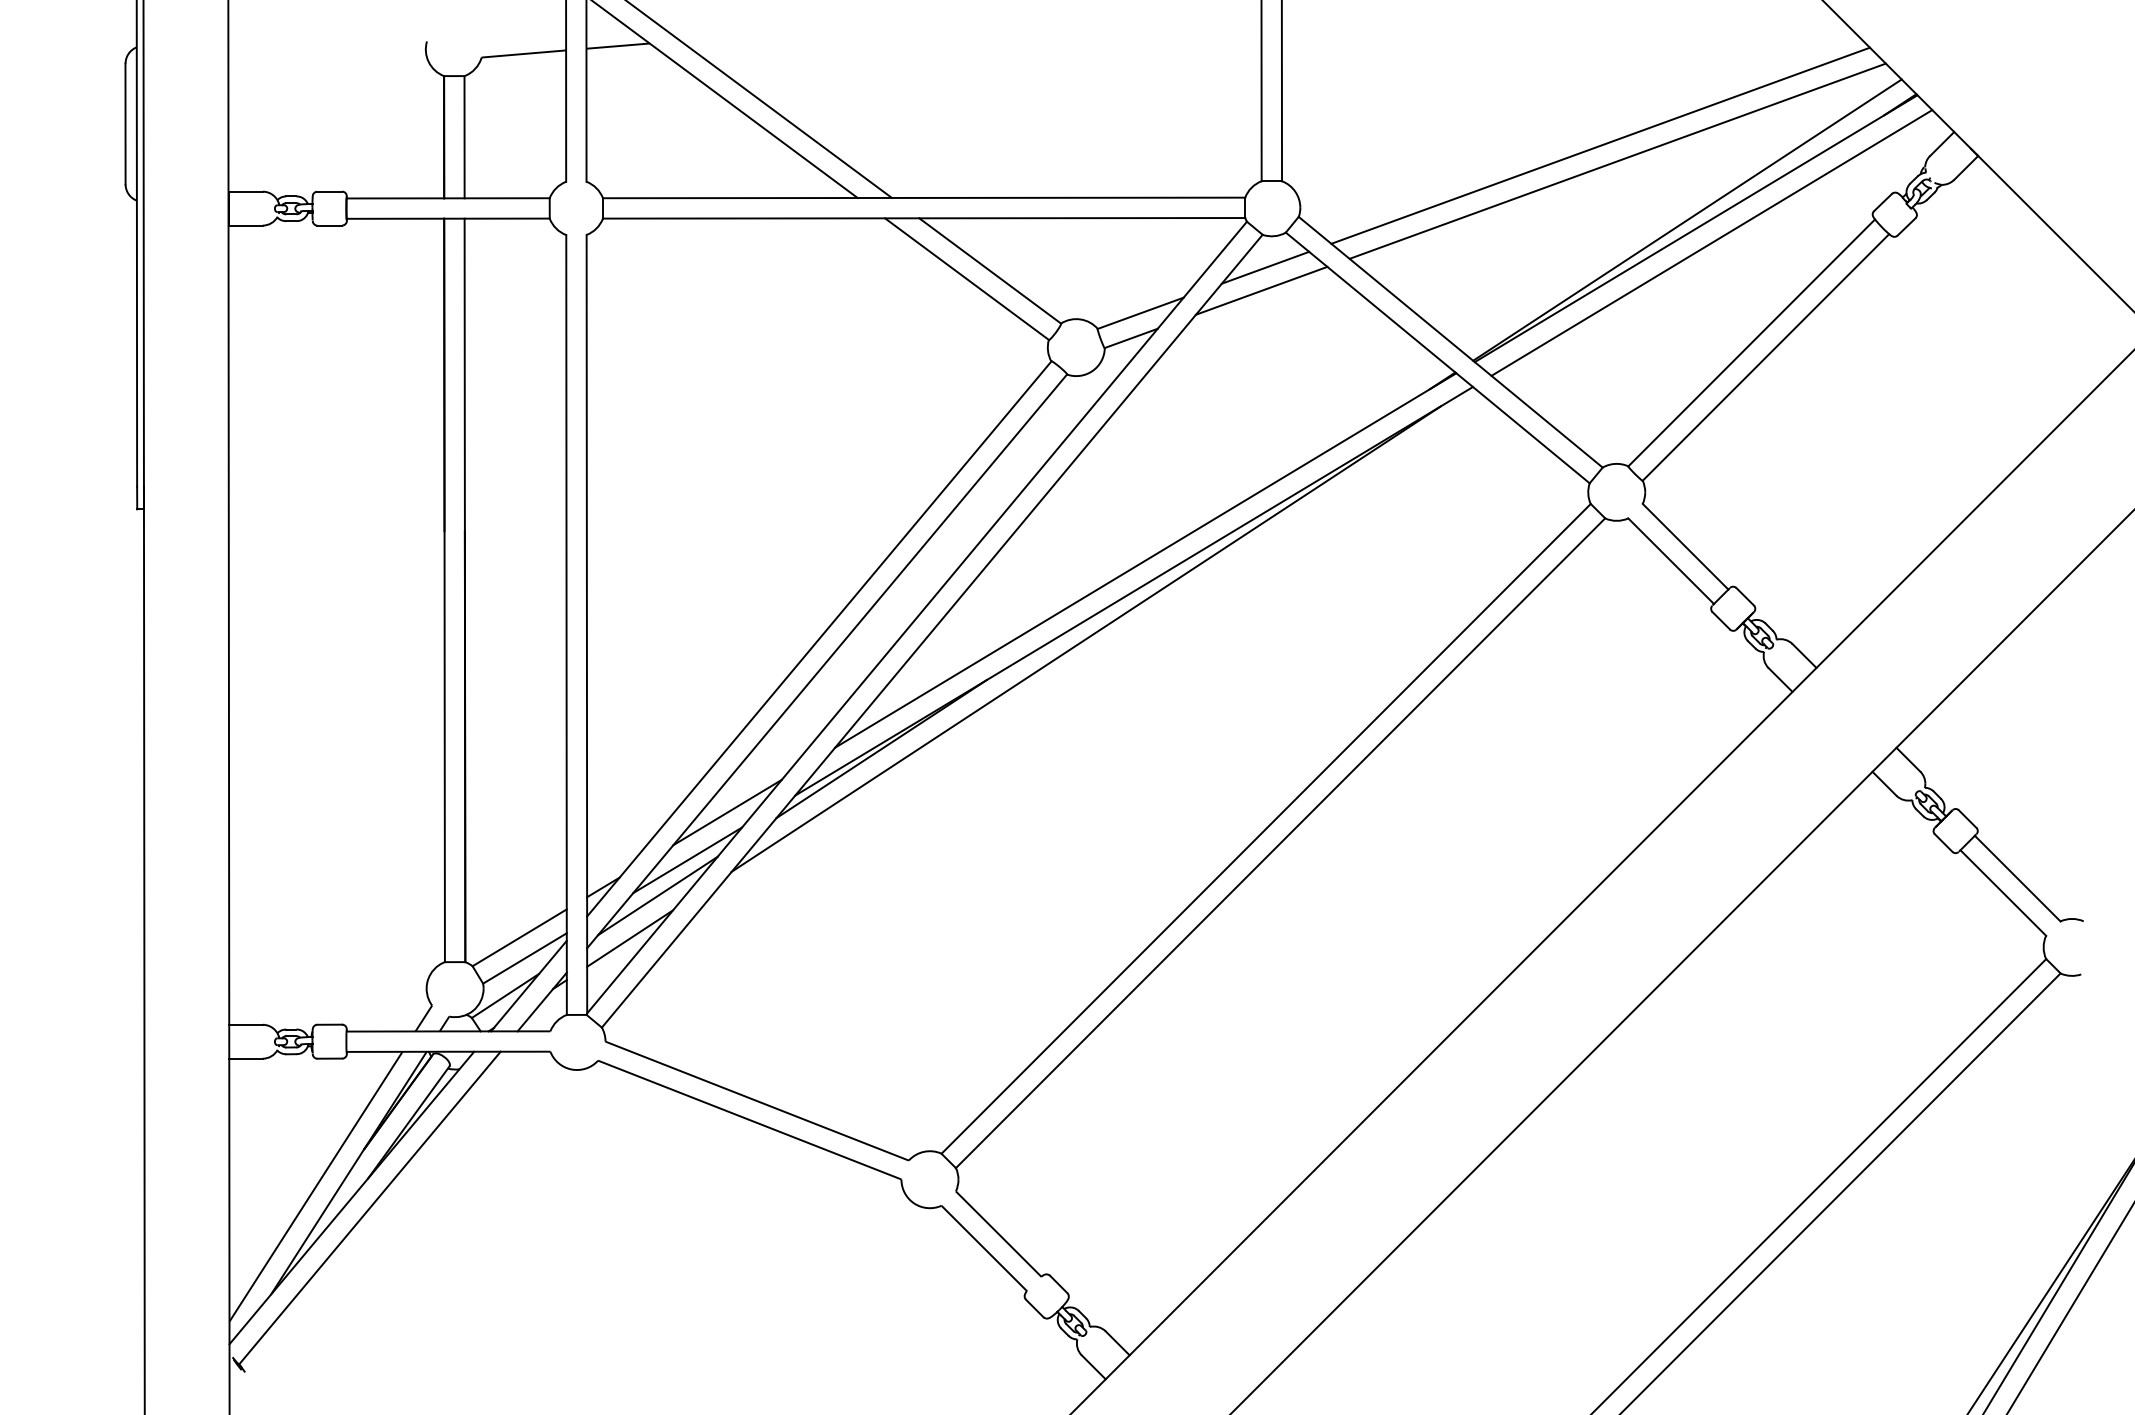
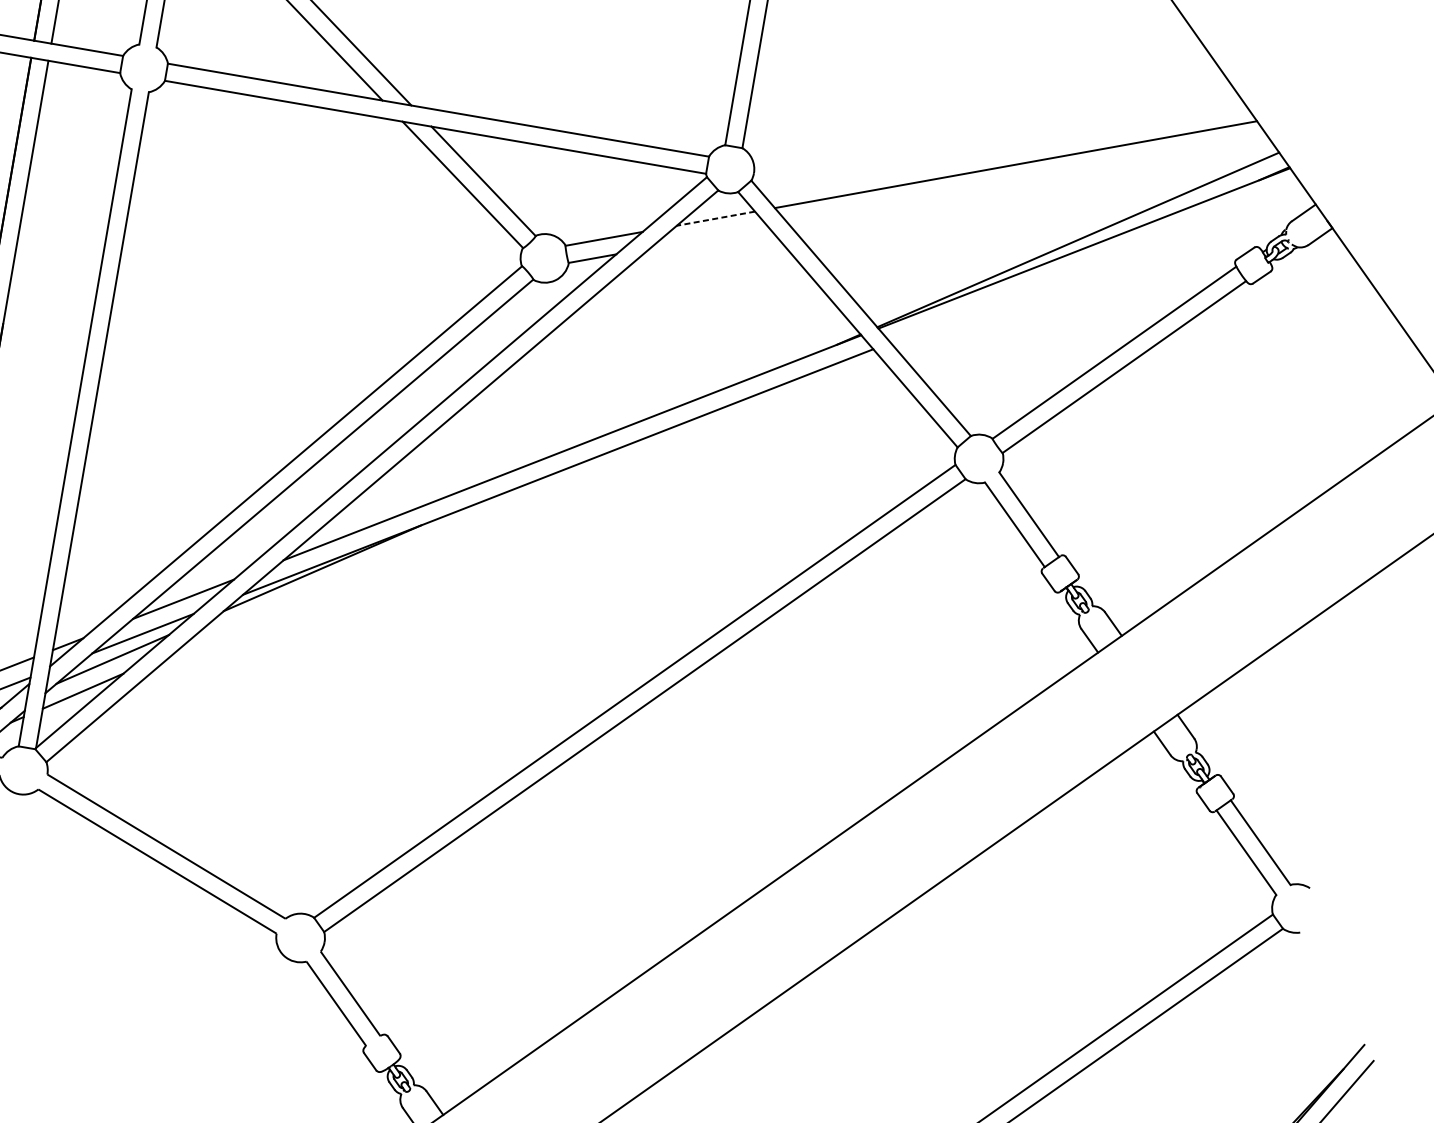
line: (1617, 160) -> (1028, 179), removed
line: (1711, 242) -> (1095, 262), removed
line: (1265, 267) -> (715, 218), solid -> dashed
line: (1261, 290) -> (709, 237), removed
line: (1085, 638) -> (510, 504), removed

